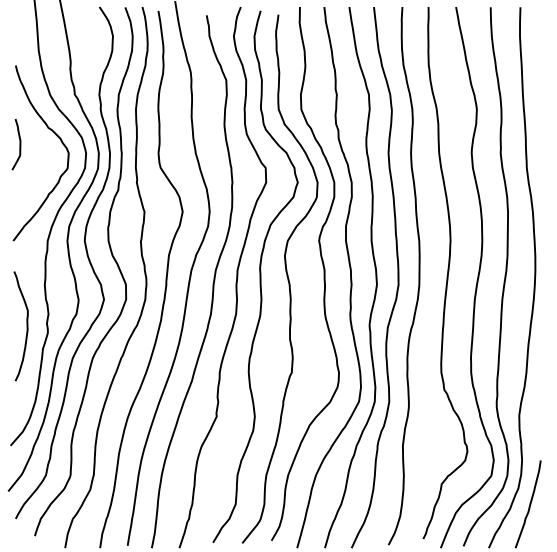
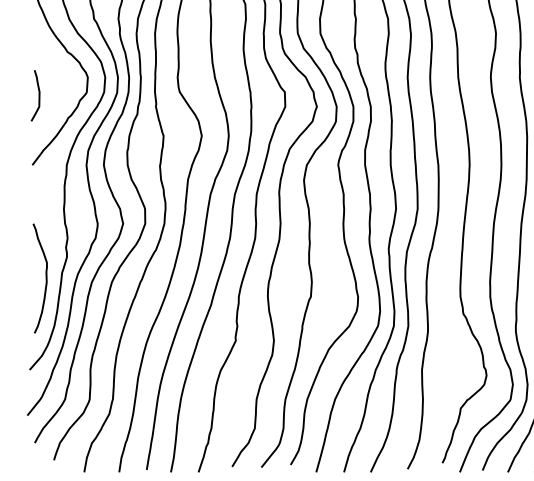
curve: (19, 144) -> (38, 95), moved
curve: (26, 326) -> (45, 278), moved

